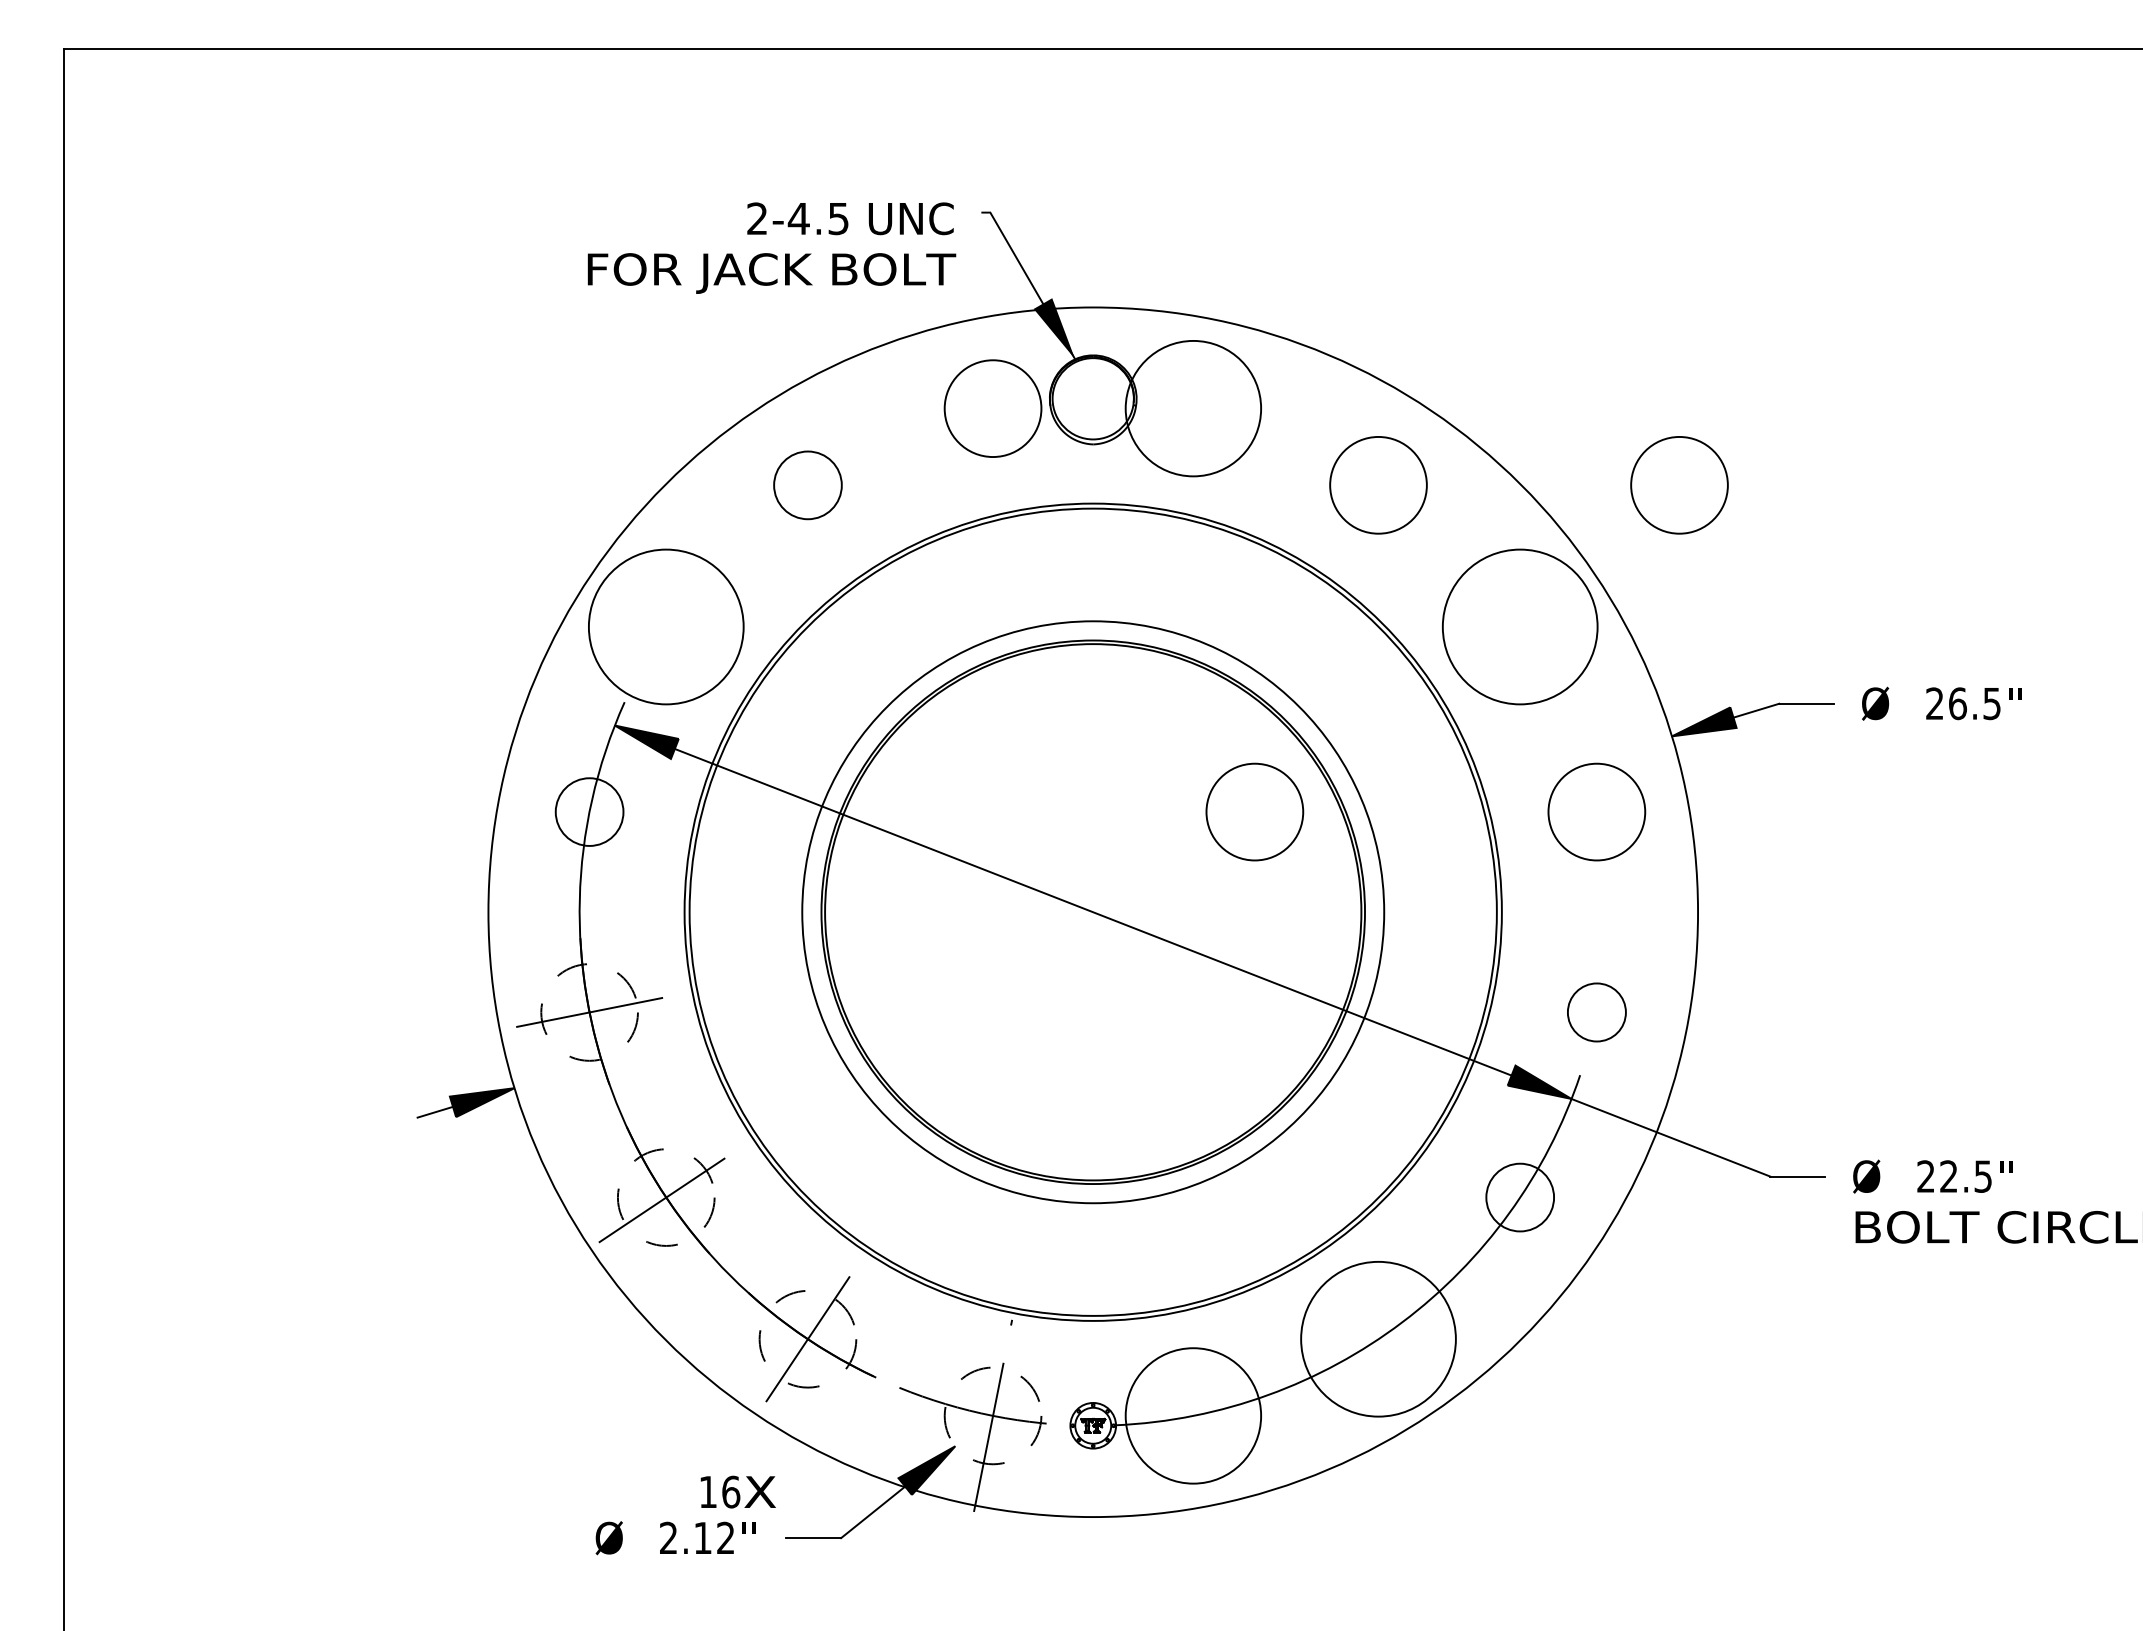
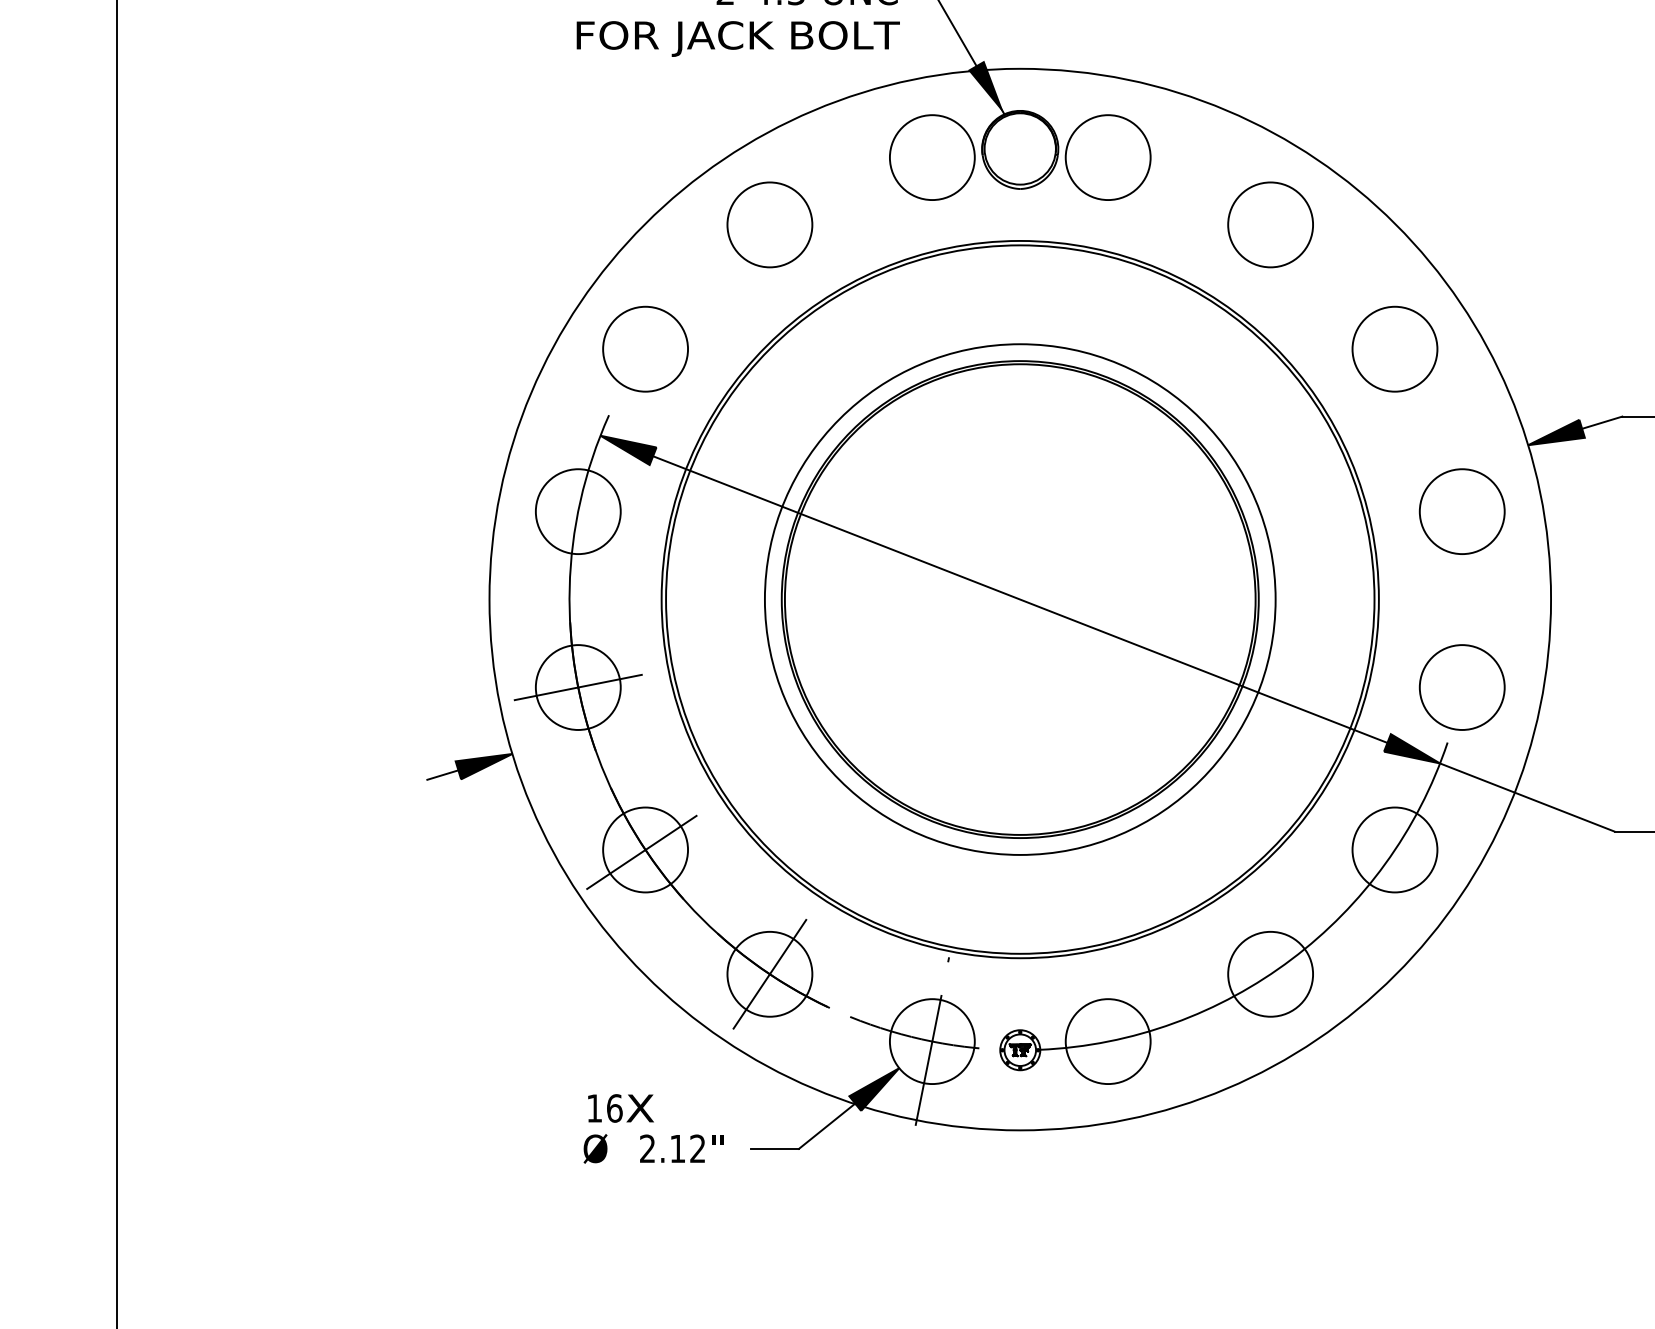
circle: (1193, 408) -> (1108, 157), size x0.71
circle: (807, 485) -> (769, 225), size x1.43
circle: (1679, 485) -> (1534, 225), removed
circle: (665, 626) -> (644, 348), size x0.62
circle: (1519, 626) -> (1394, 348), size x0.62
circle: (589, 811) -> (578, 511), size x1.43
circle: (1254, 811) -> (1161, 511), removed
circle: (589, 1012) -> (578, 687), dashed -> solid
circle: (1596, 1012) -> (1461, 687), size x1.67
circle: (665, 1197) -> (644, 849), dashed -> solid
circle: (1519, 1197) -> (1394, 849), size x1.43
circle: (807, 1338) -> (769, 973), dashed -> solid
circle: (1378, 1338) -> (1270, 973), size x0.62
circle: (992, 1415) -> (931, 1041), dashed -> solid
circle: (1193, 1415) -> (1108, 1041), size x0.71
text: (737, 1491) -> (620, 1107), moved

